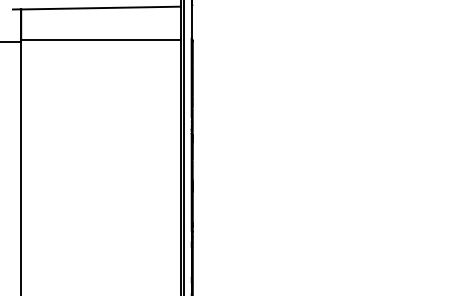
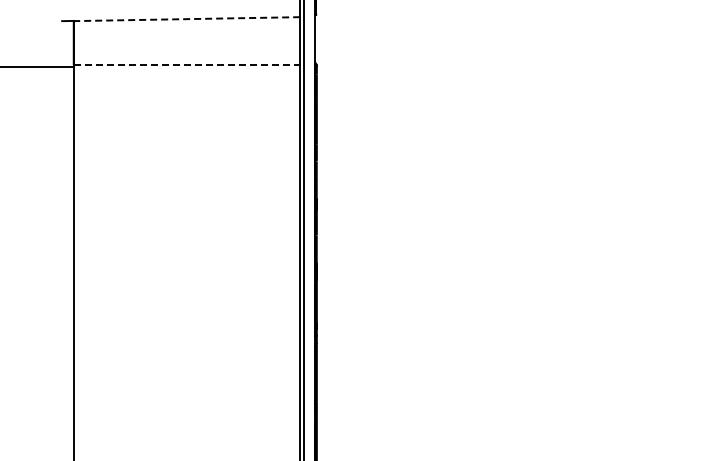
line: (100, 8) -> (186, 19), solid -> dashed
line: (101, 40) -> (187, 65), solid -> dashed

